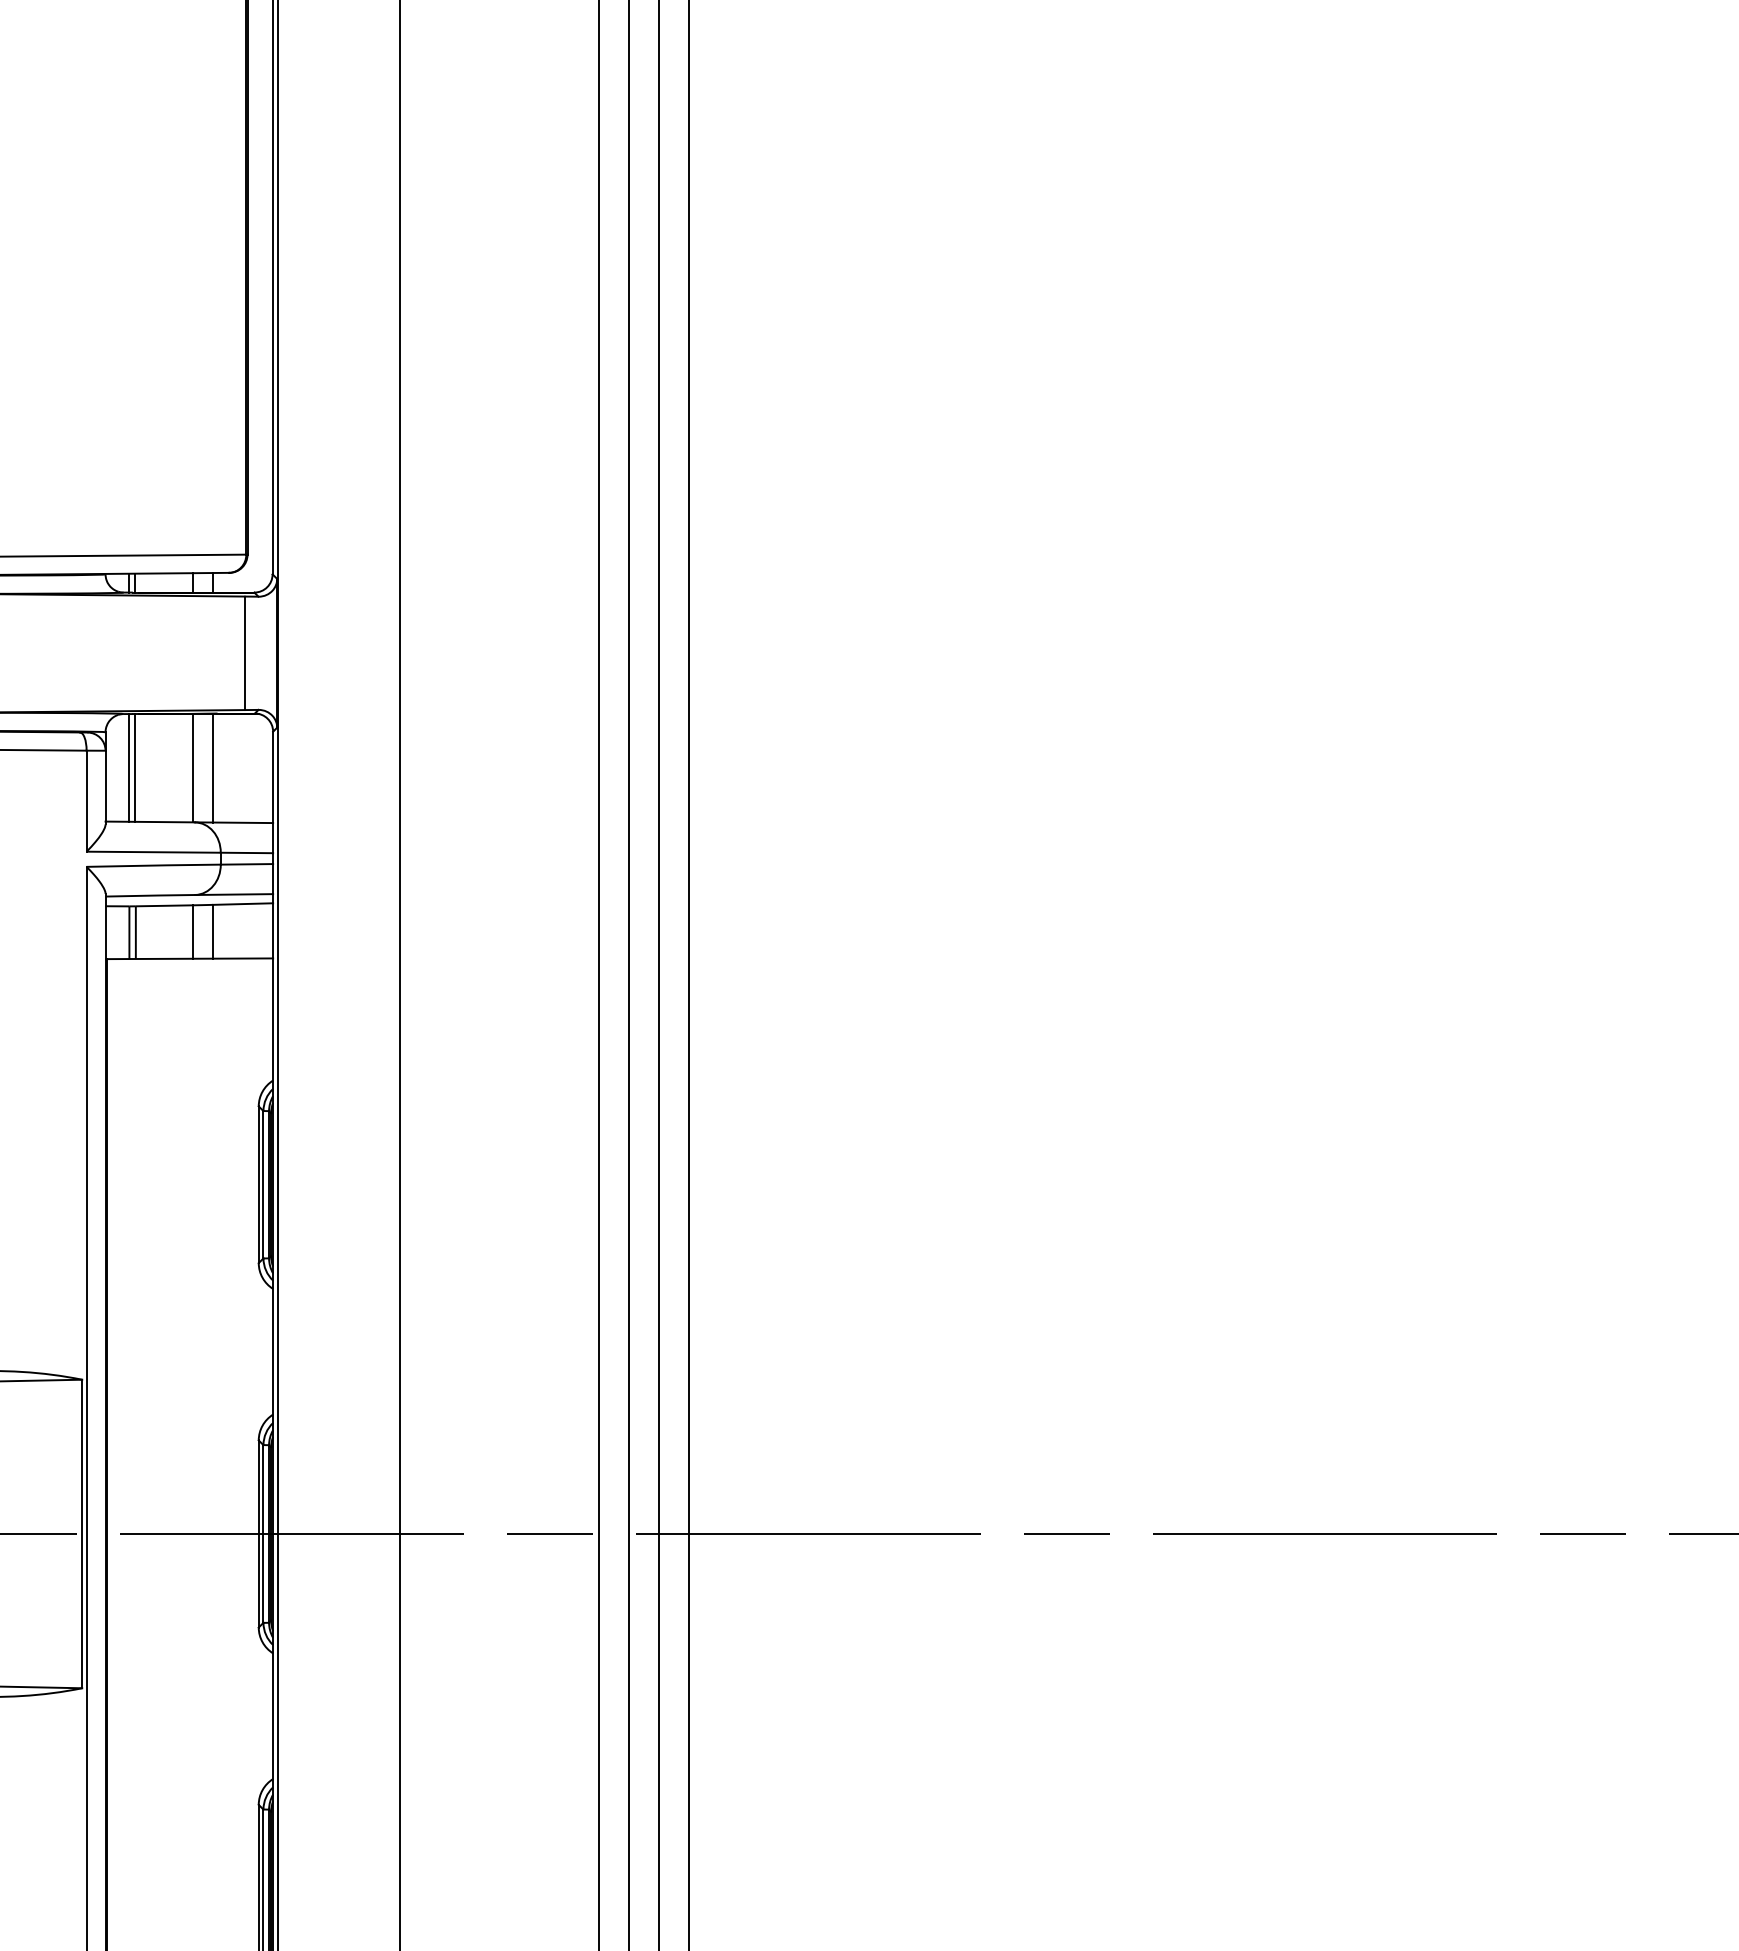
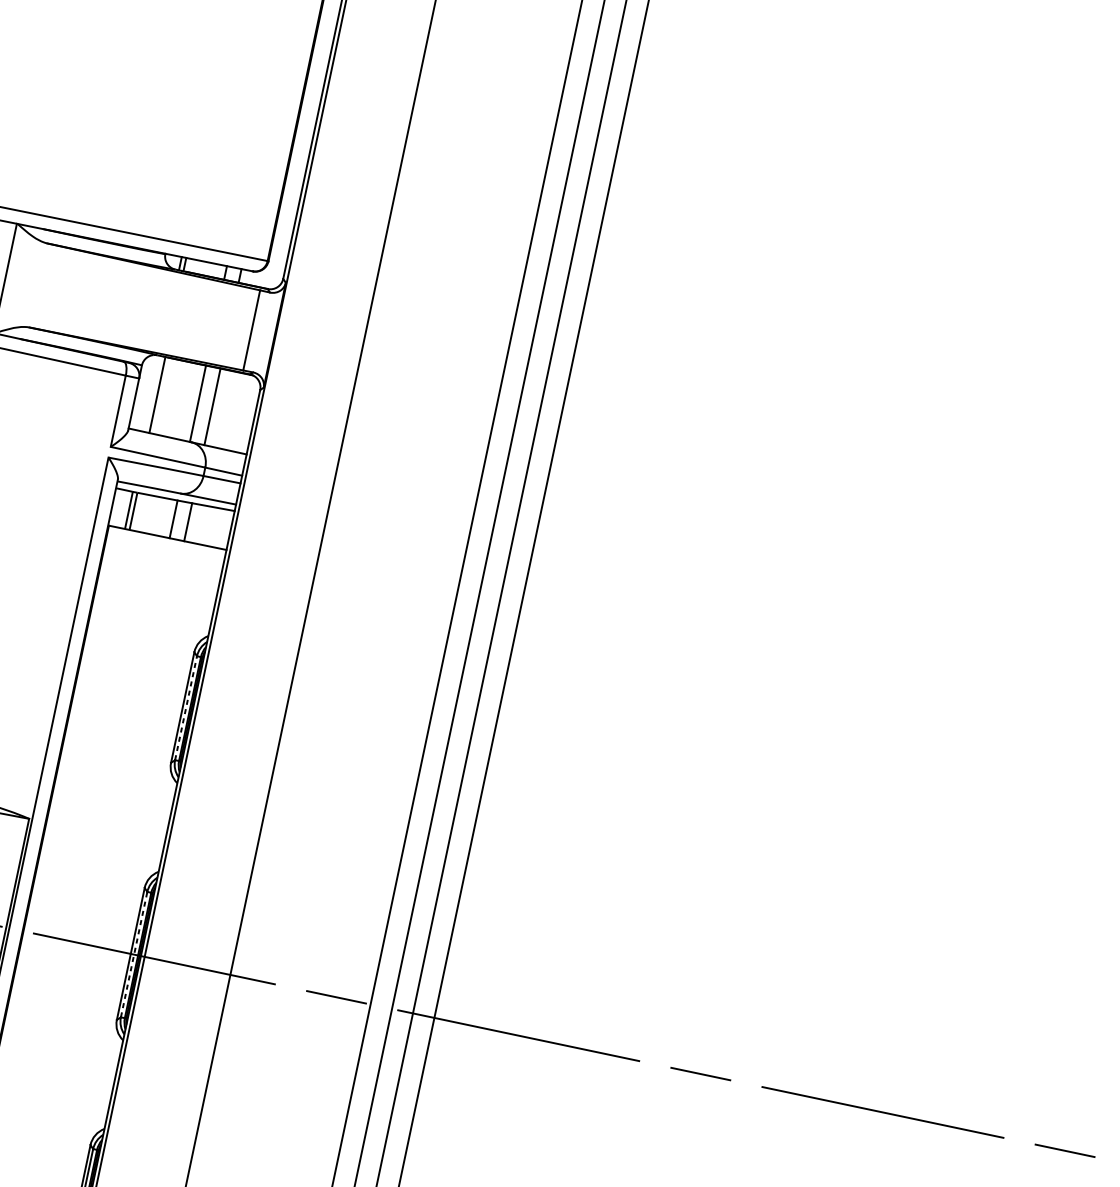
line: (128, 767) -> (152, 393), removed
line: (263, 1184) -> (186, 708), solid -> dashed
line: (263, 1534) -> (134, 955), solid -> dashed

